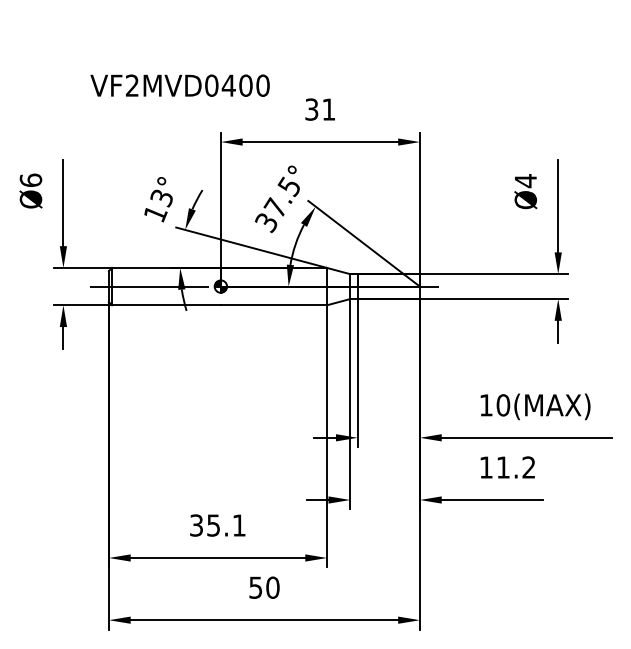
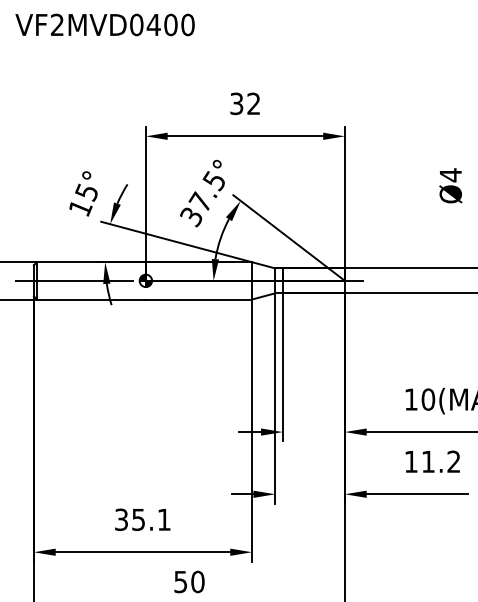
text: (179, 85) -> (104, 24), moved
text: (328, 109) -> (253, 103), 31 -> 32
text: (161, 198) -> (86, 192), 13° -> 15°

